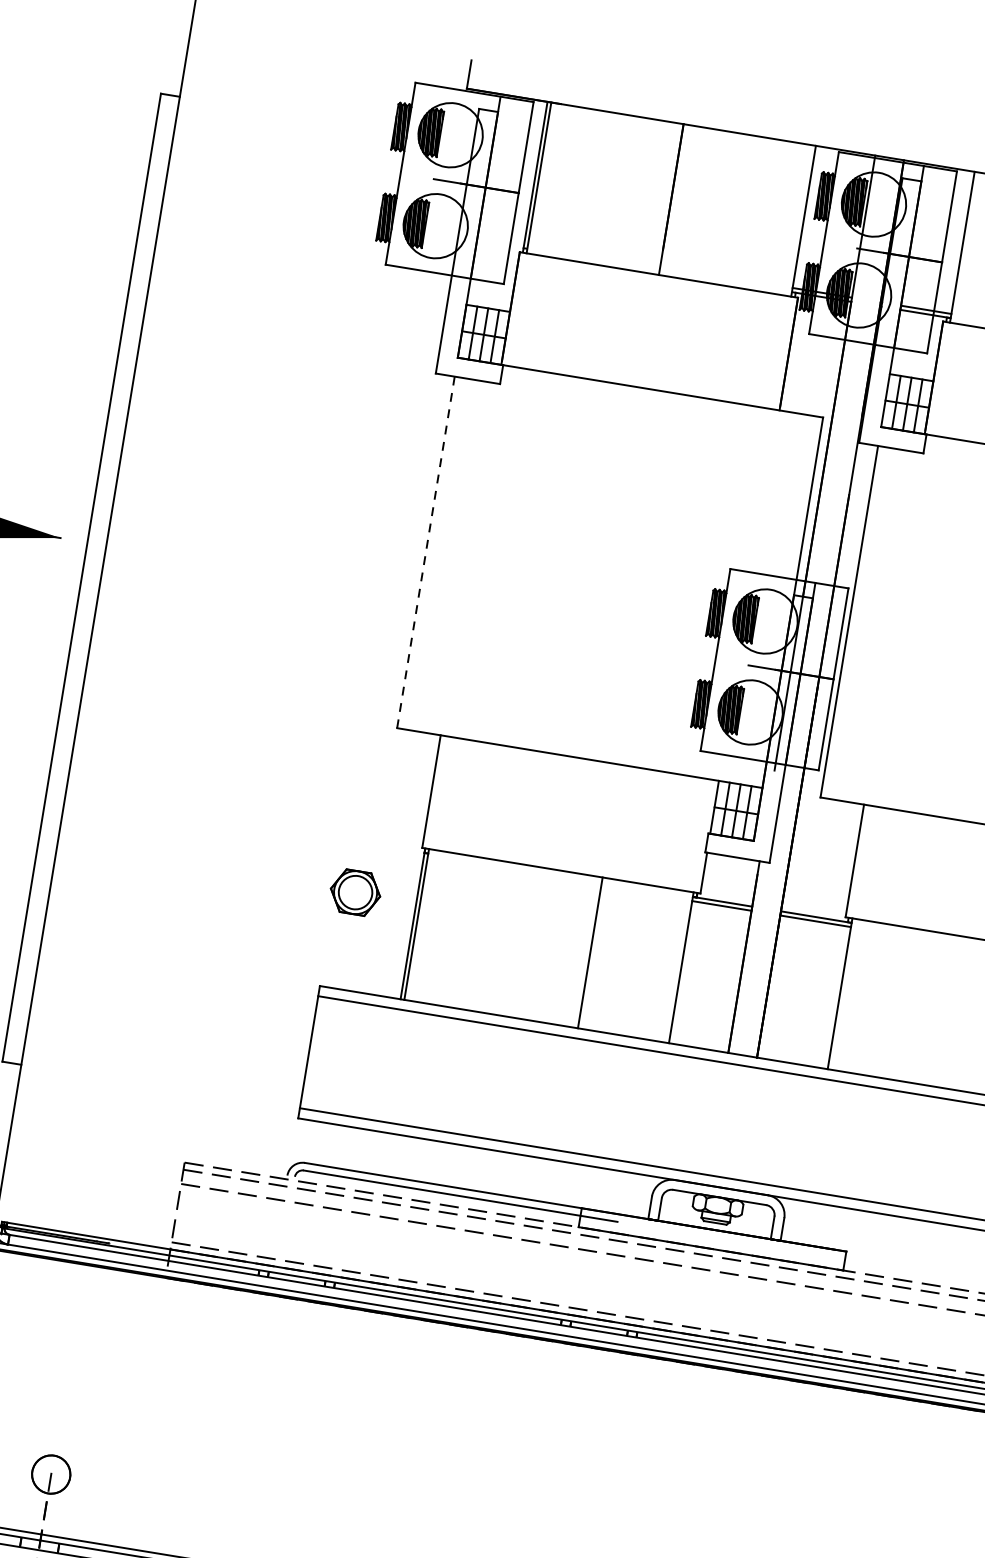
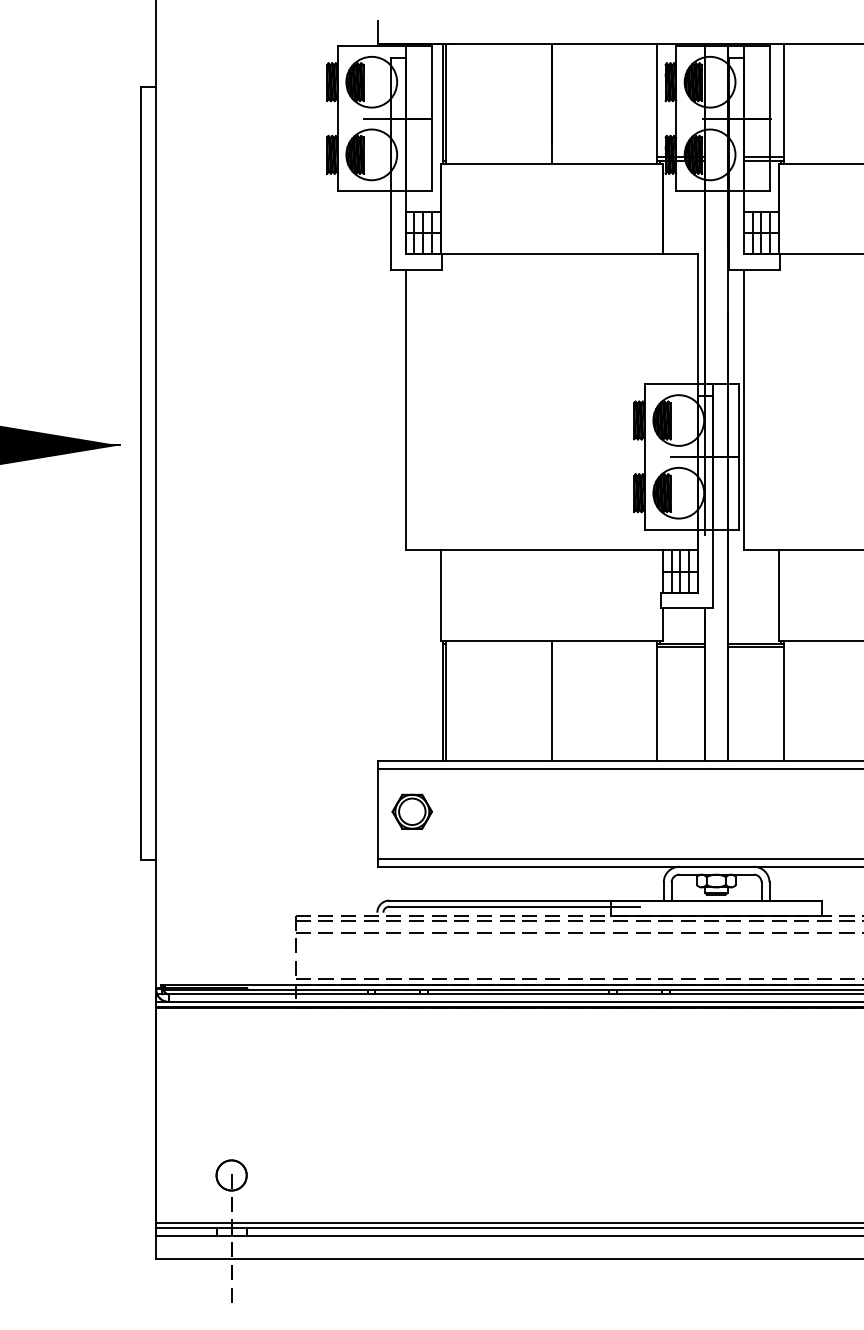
line: (425, 551) -> (405, 409), dashed -> solid
part: (354, 892) -> (411, 811), moved
line: (590, 952) -> (551, 700), moved

